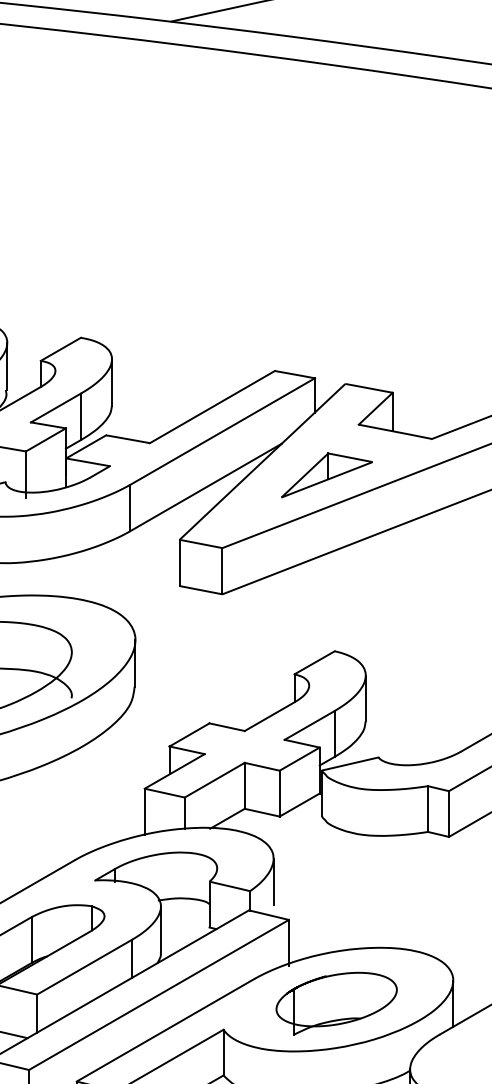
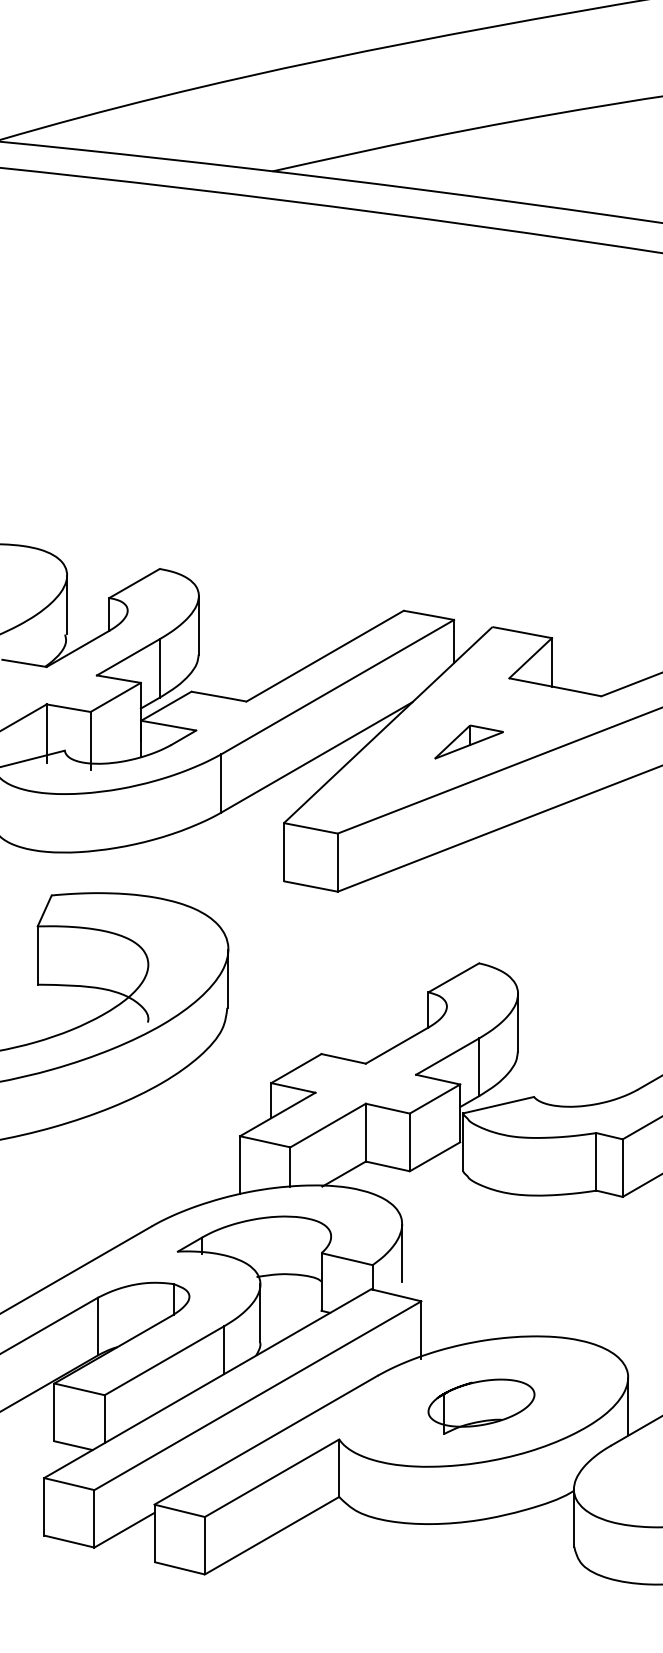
part: (326, 474) -> (468, 741), size x0.6
part: (336, 1003) -> (481, 1406), size x0.7

